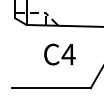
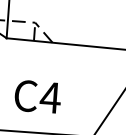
text: (59, 54) -> (37, 96), moved

